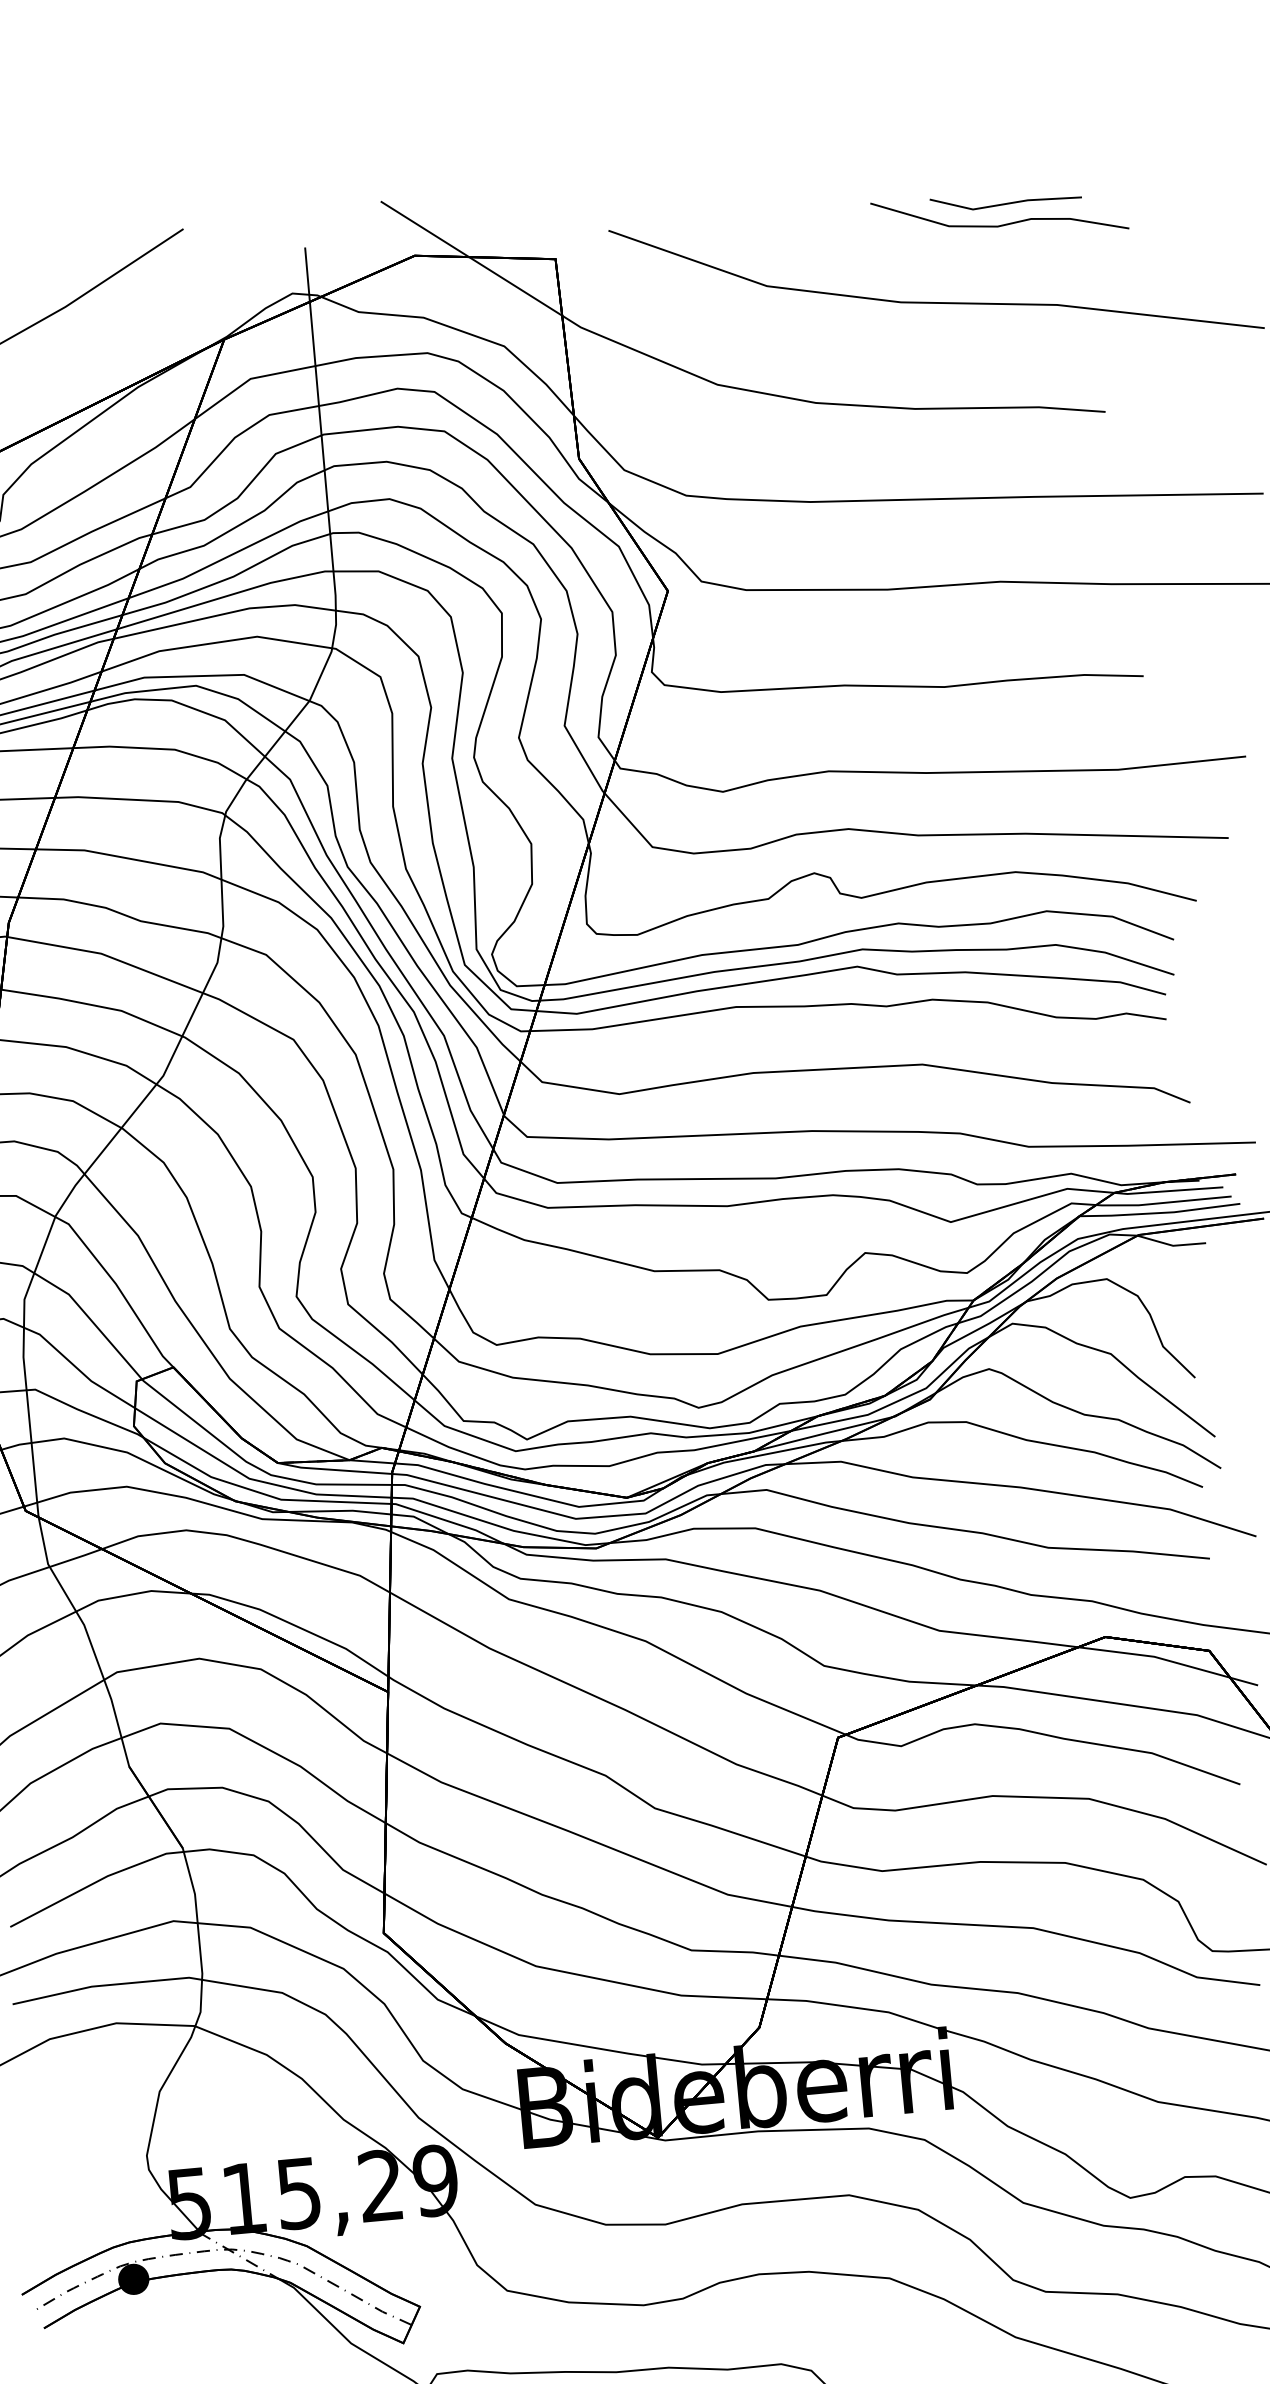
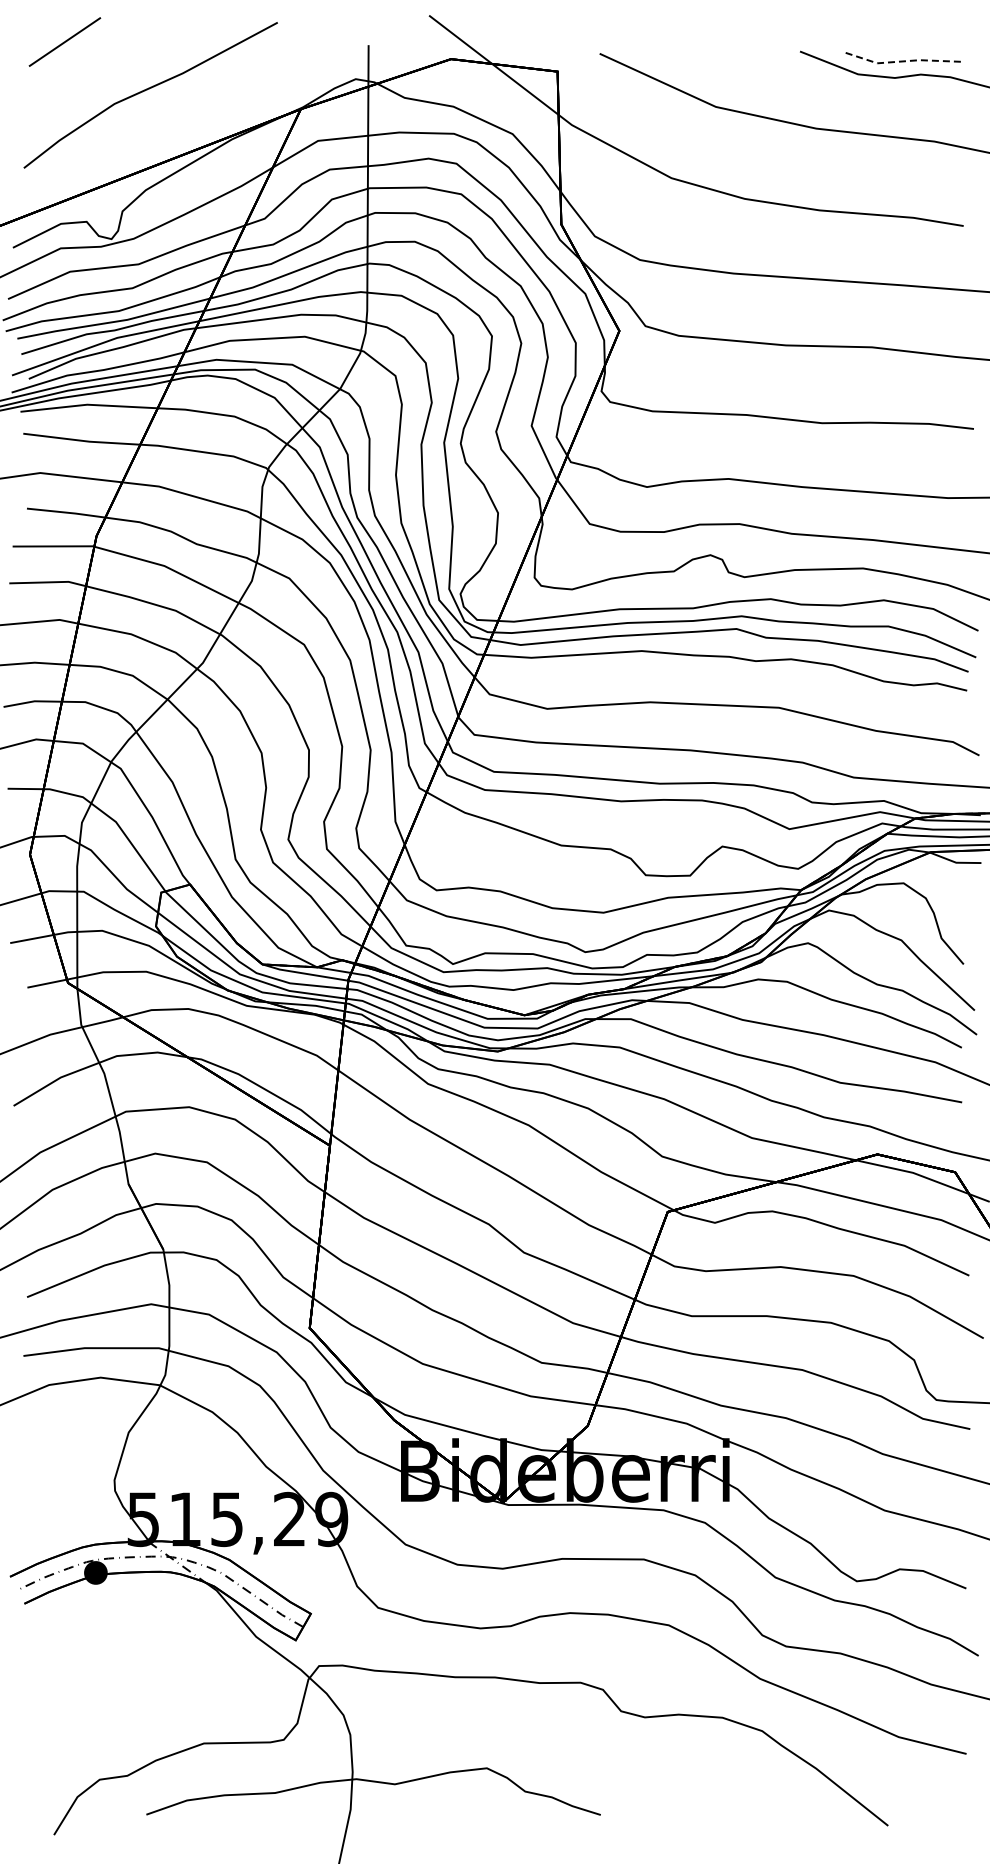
line: (1004, 204) -> (901, 61), solid -> dashed

